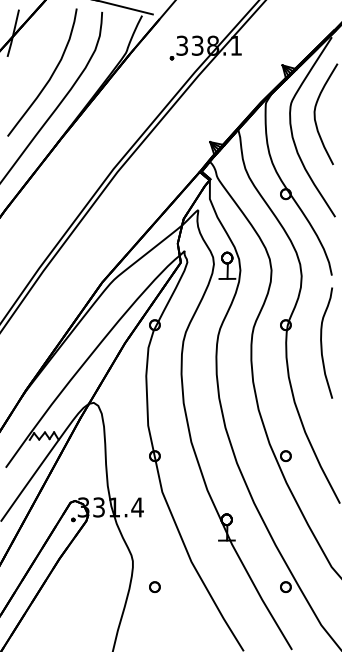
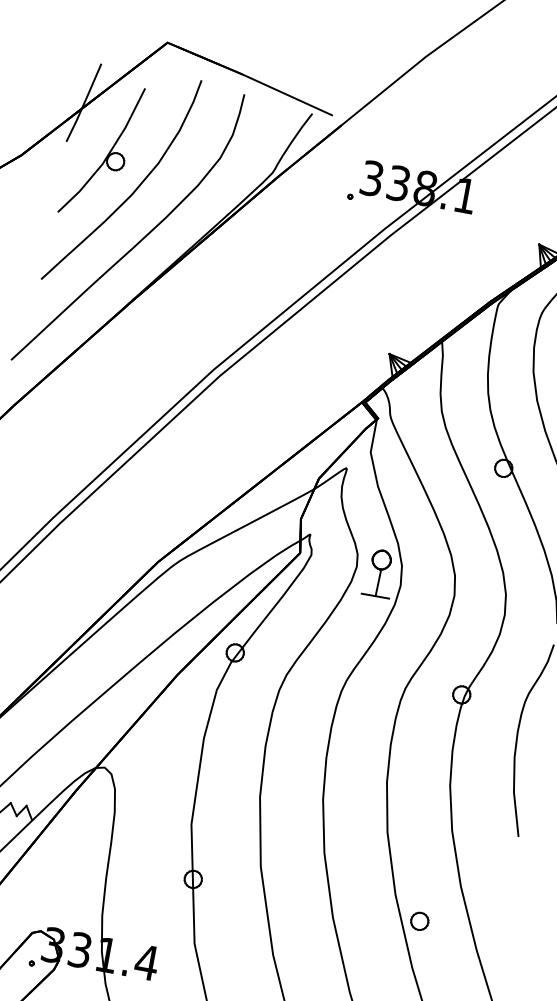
part: (27, 57) -> (100, 149), added

